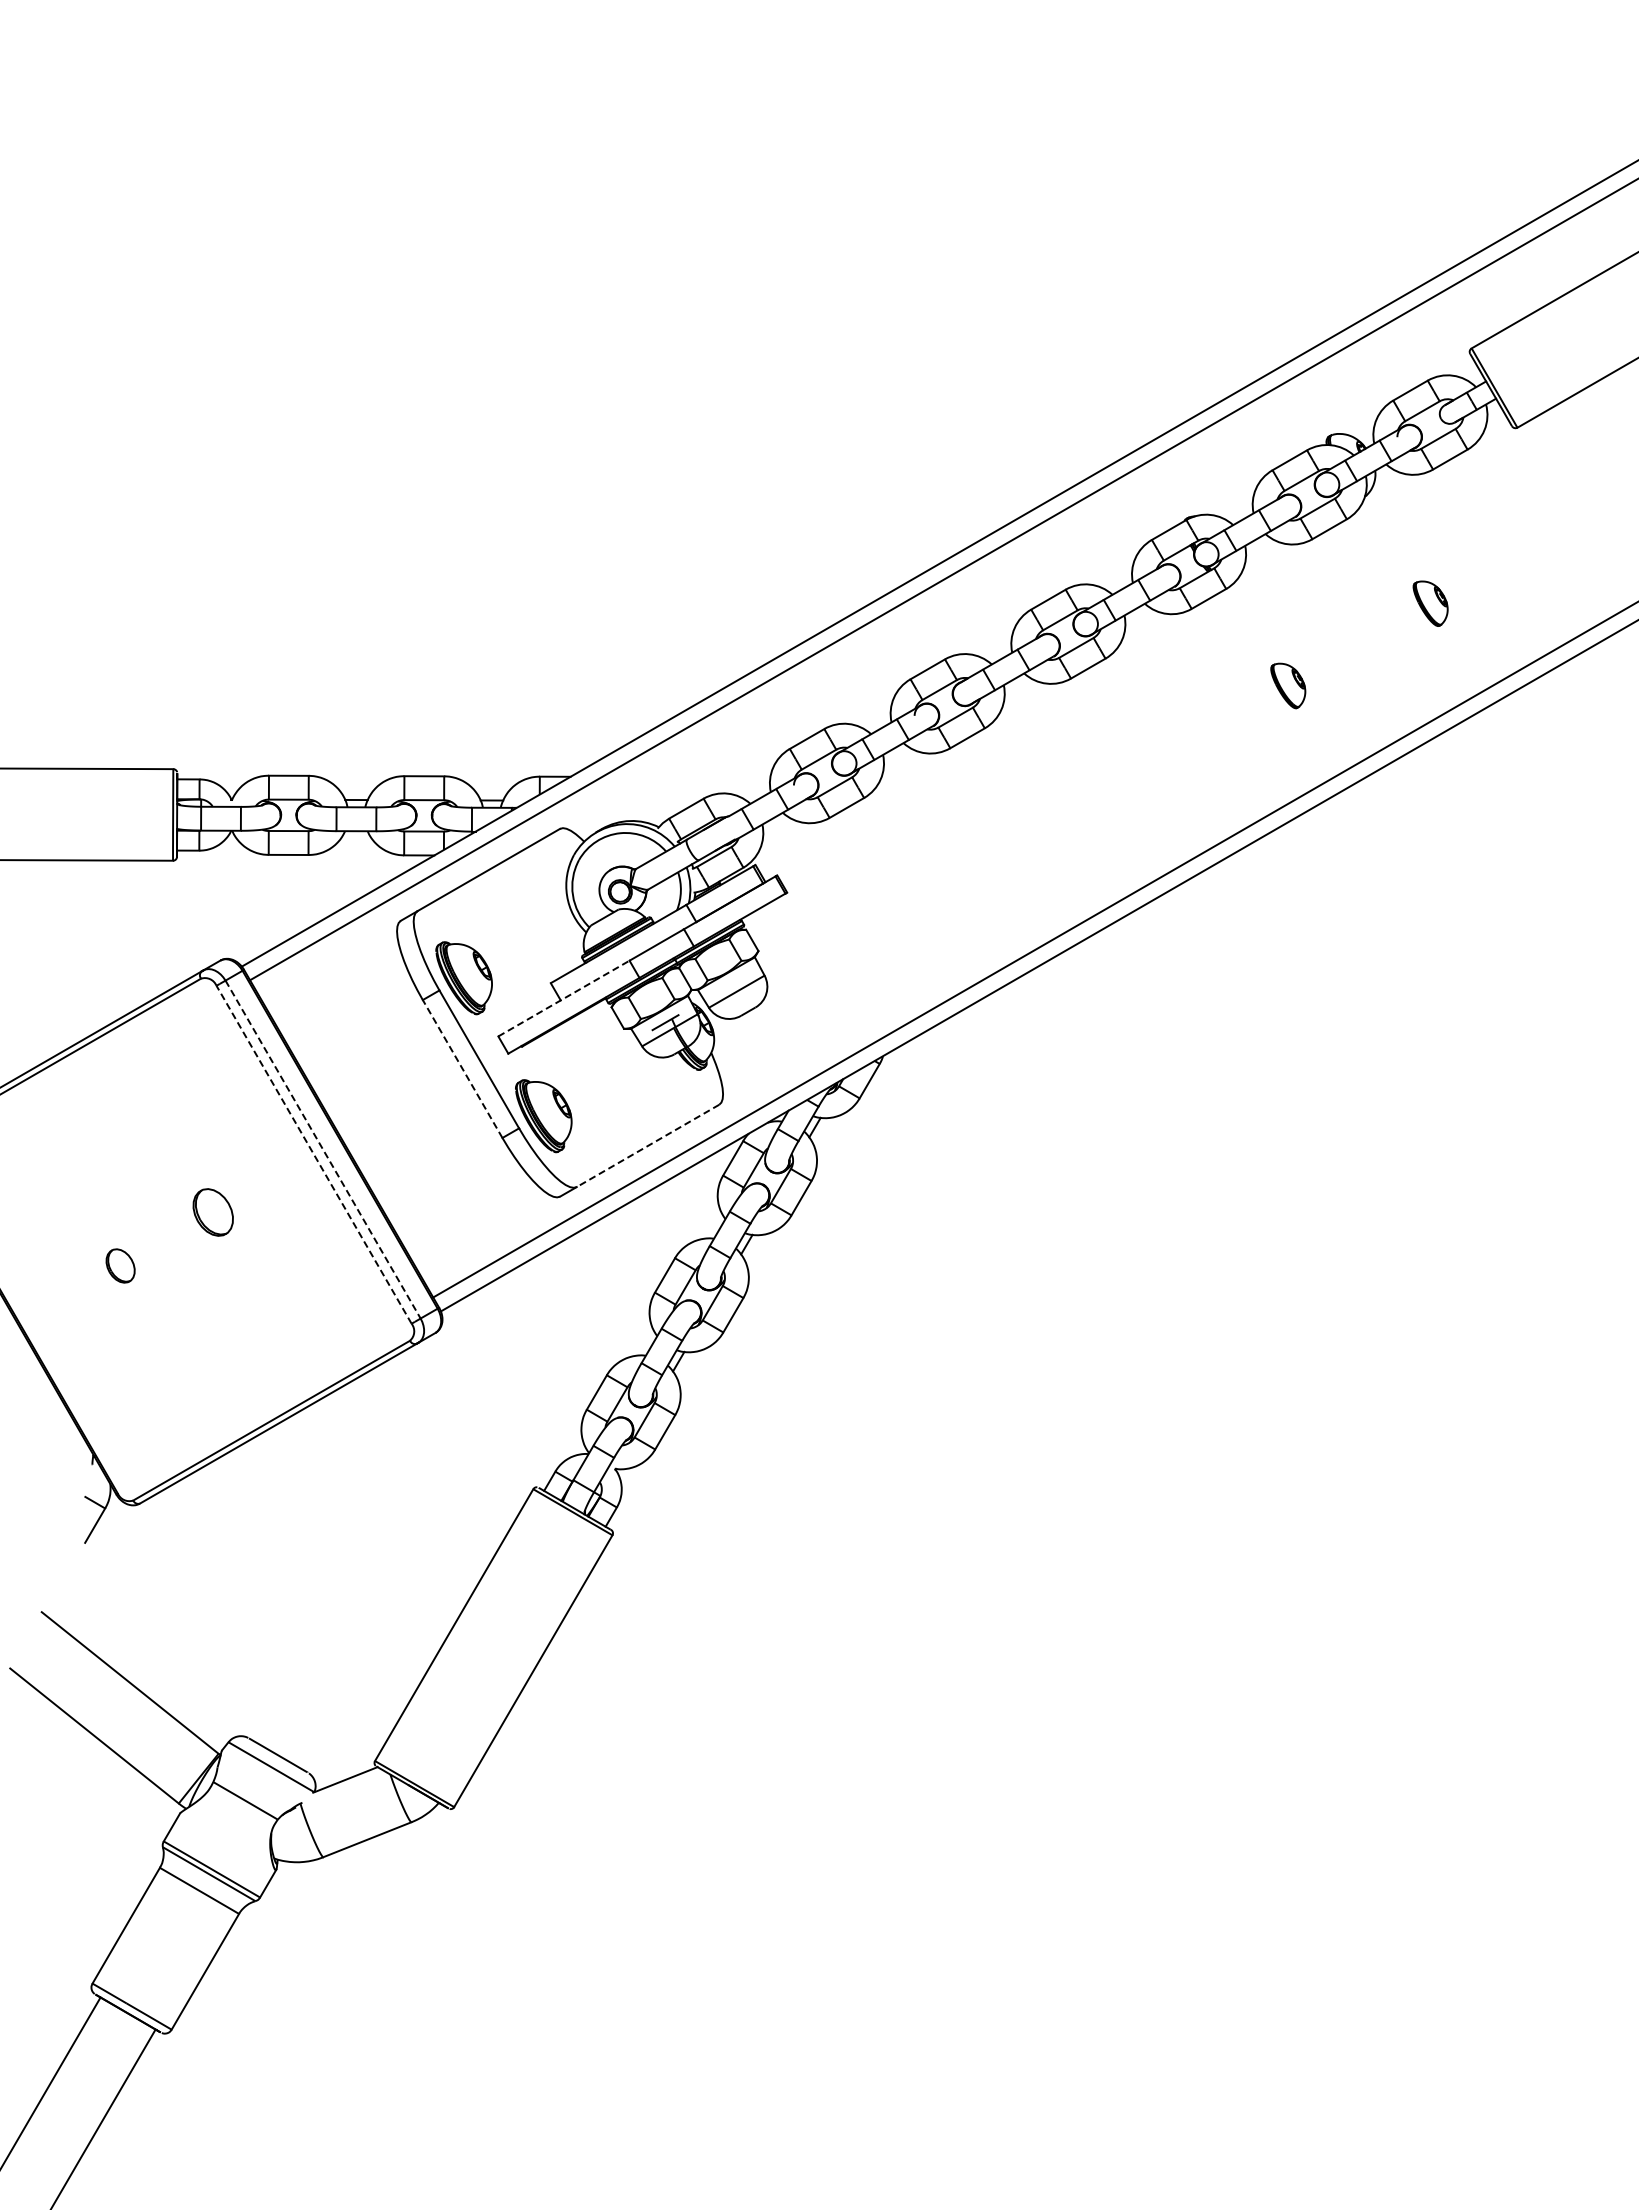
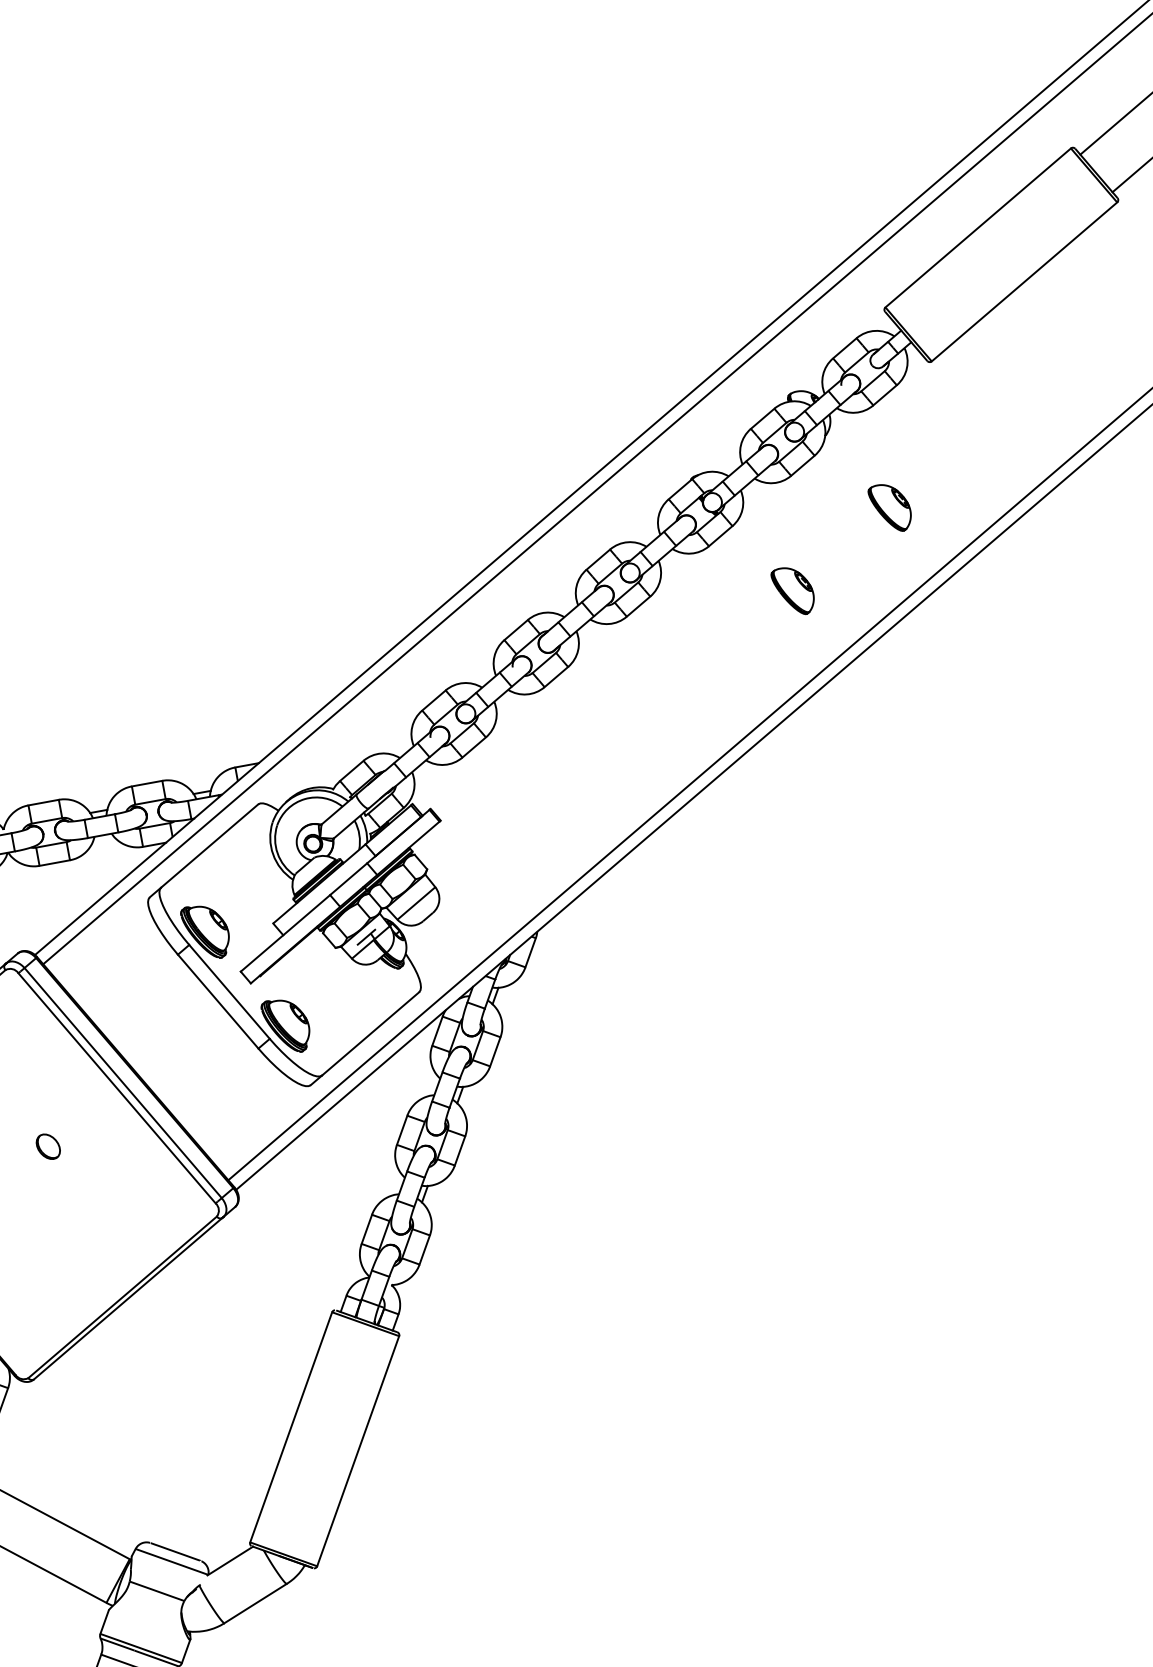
part: (1430, 603) -> (890, 508), size x1.43
part: (1288, 685) -> (793, 590), size x1.43
line: (563, 998) -> (285, 933), dashed -> solid
line: (462, 1069) -> (218, 1002), dashed -> solid
line: (647, 1146) -> (370, 1034), dashed -> solid
line: (323, 1150) -> (123, 1083), dashed -> solid
line: (313, 1154) -> (116, 1088), dashed -> solid
part: (213, 1212) -> (48, 1146), size x0.71

